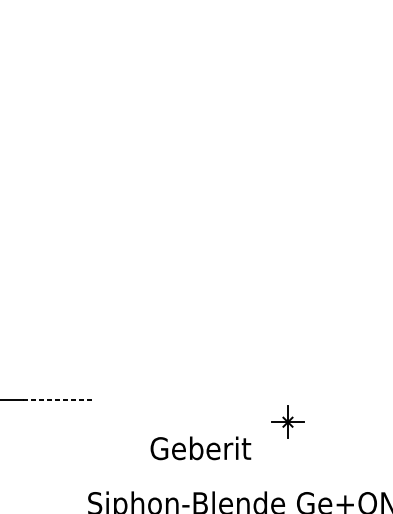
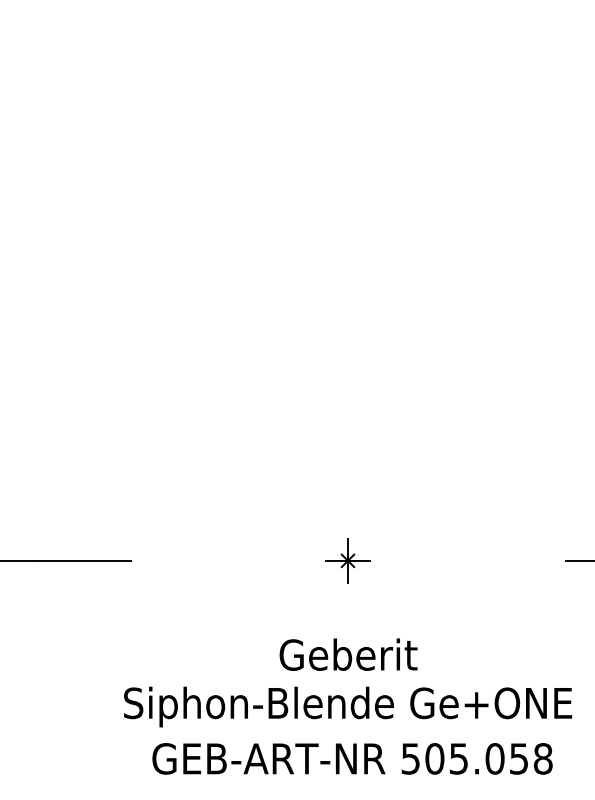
line: (57, 399) -> (82, 560), dashed -> solid
part: (287, 421) -> (347, 560), moved
text: (200, 448) -> (348, 654), moved

